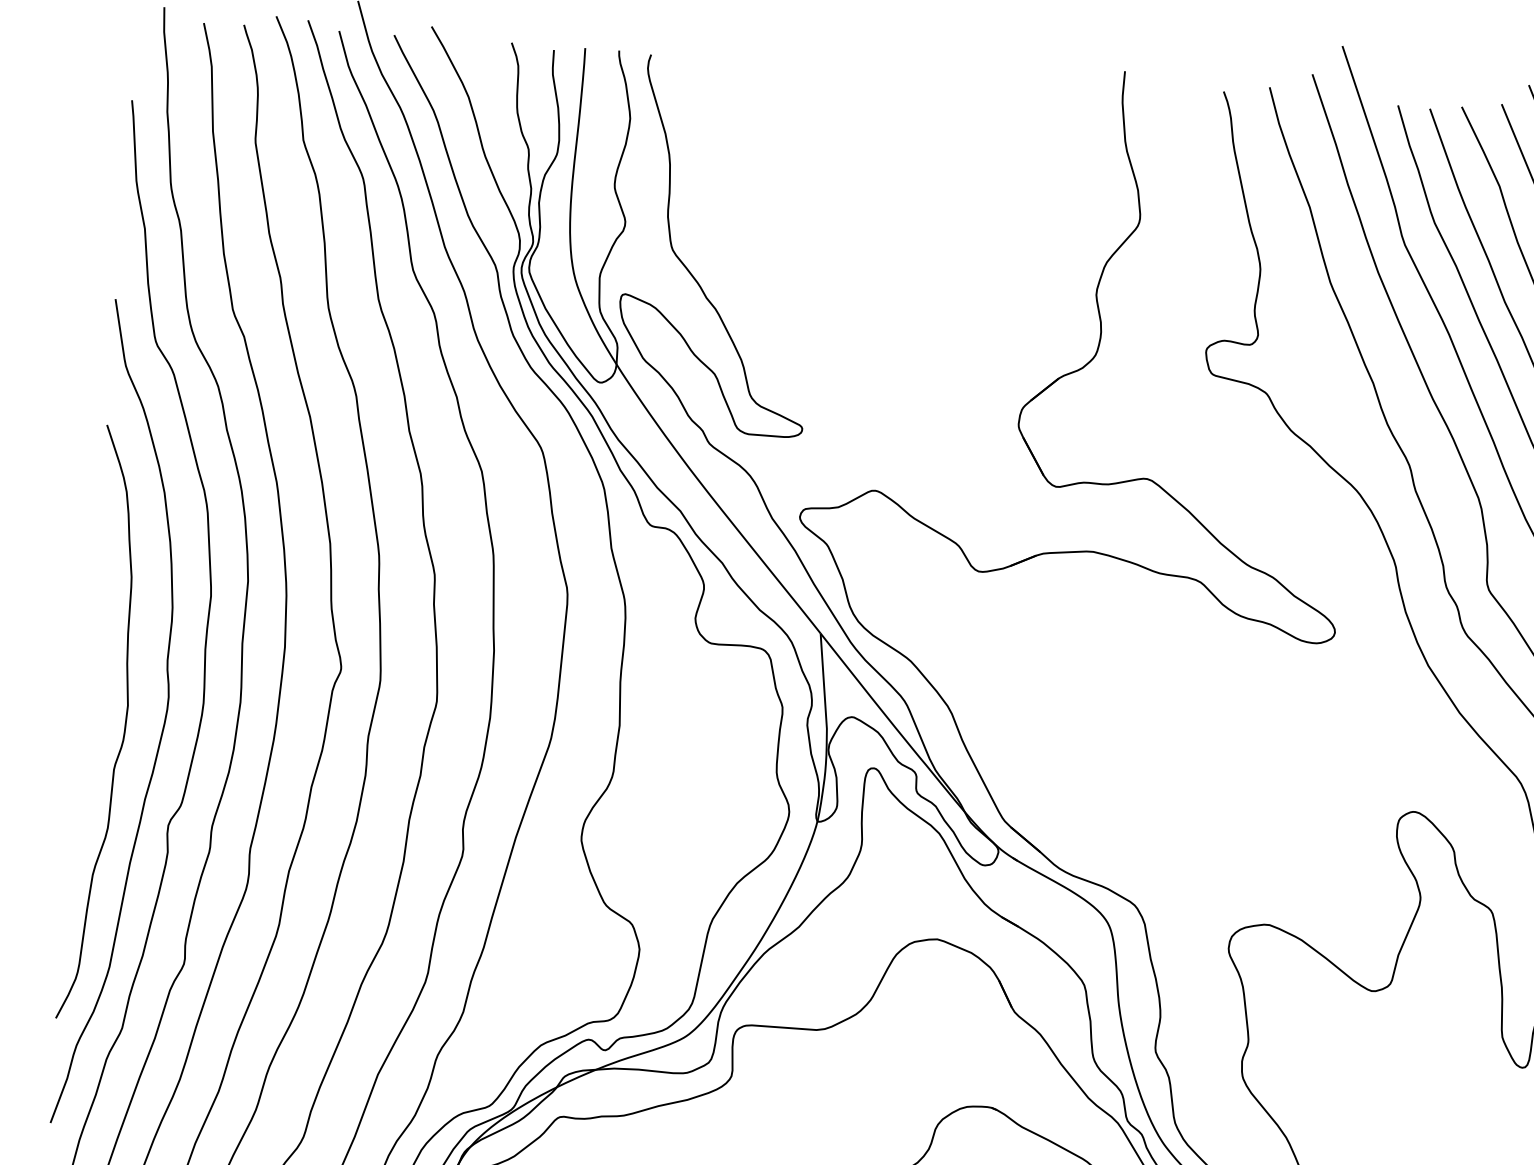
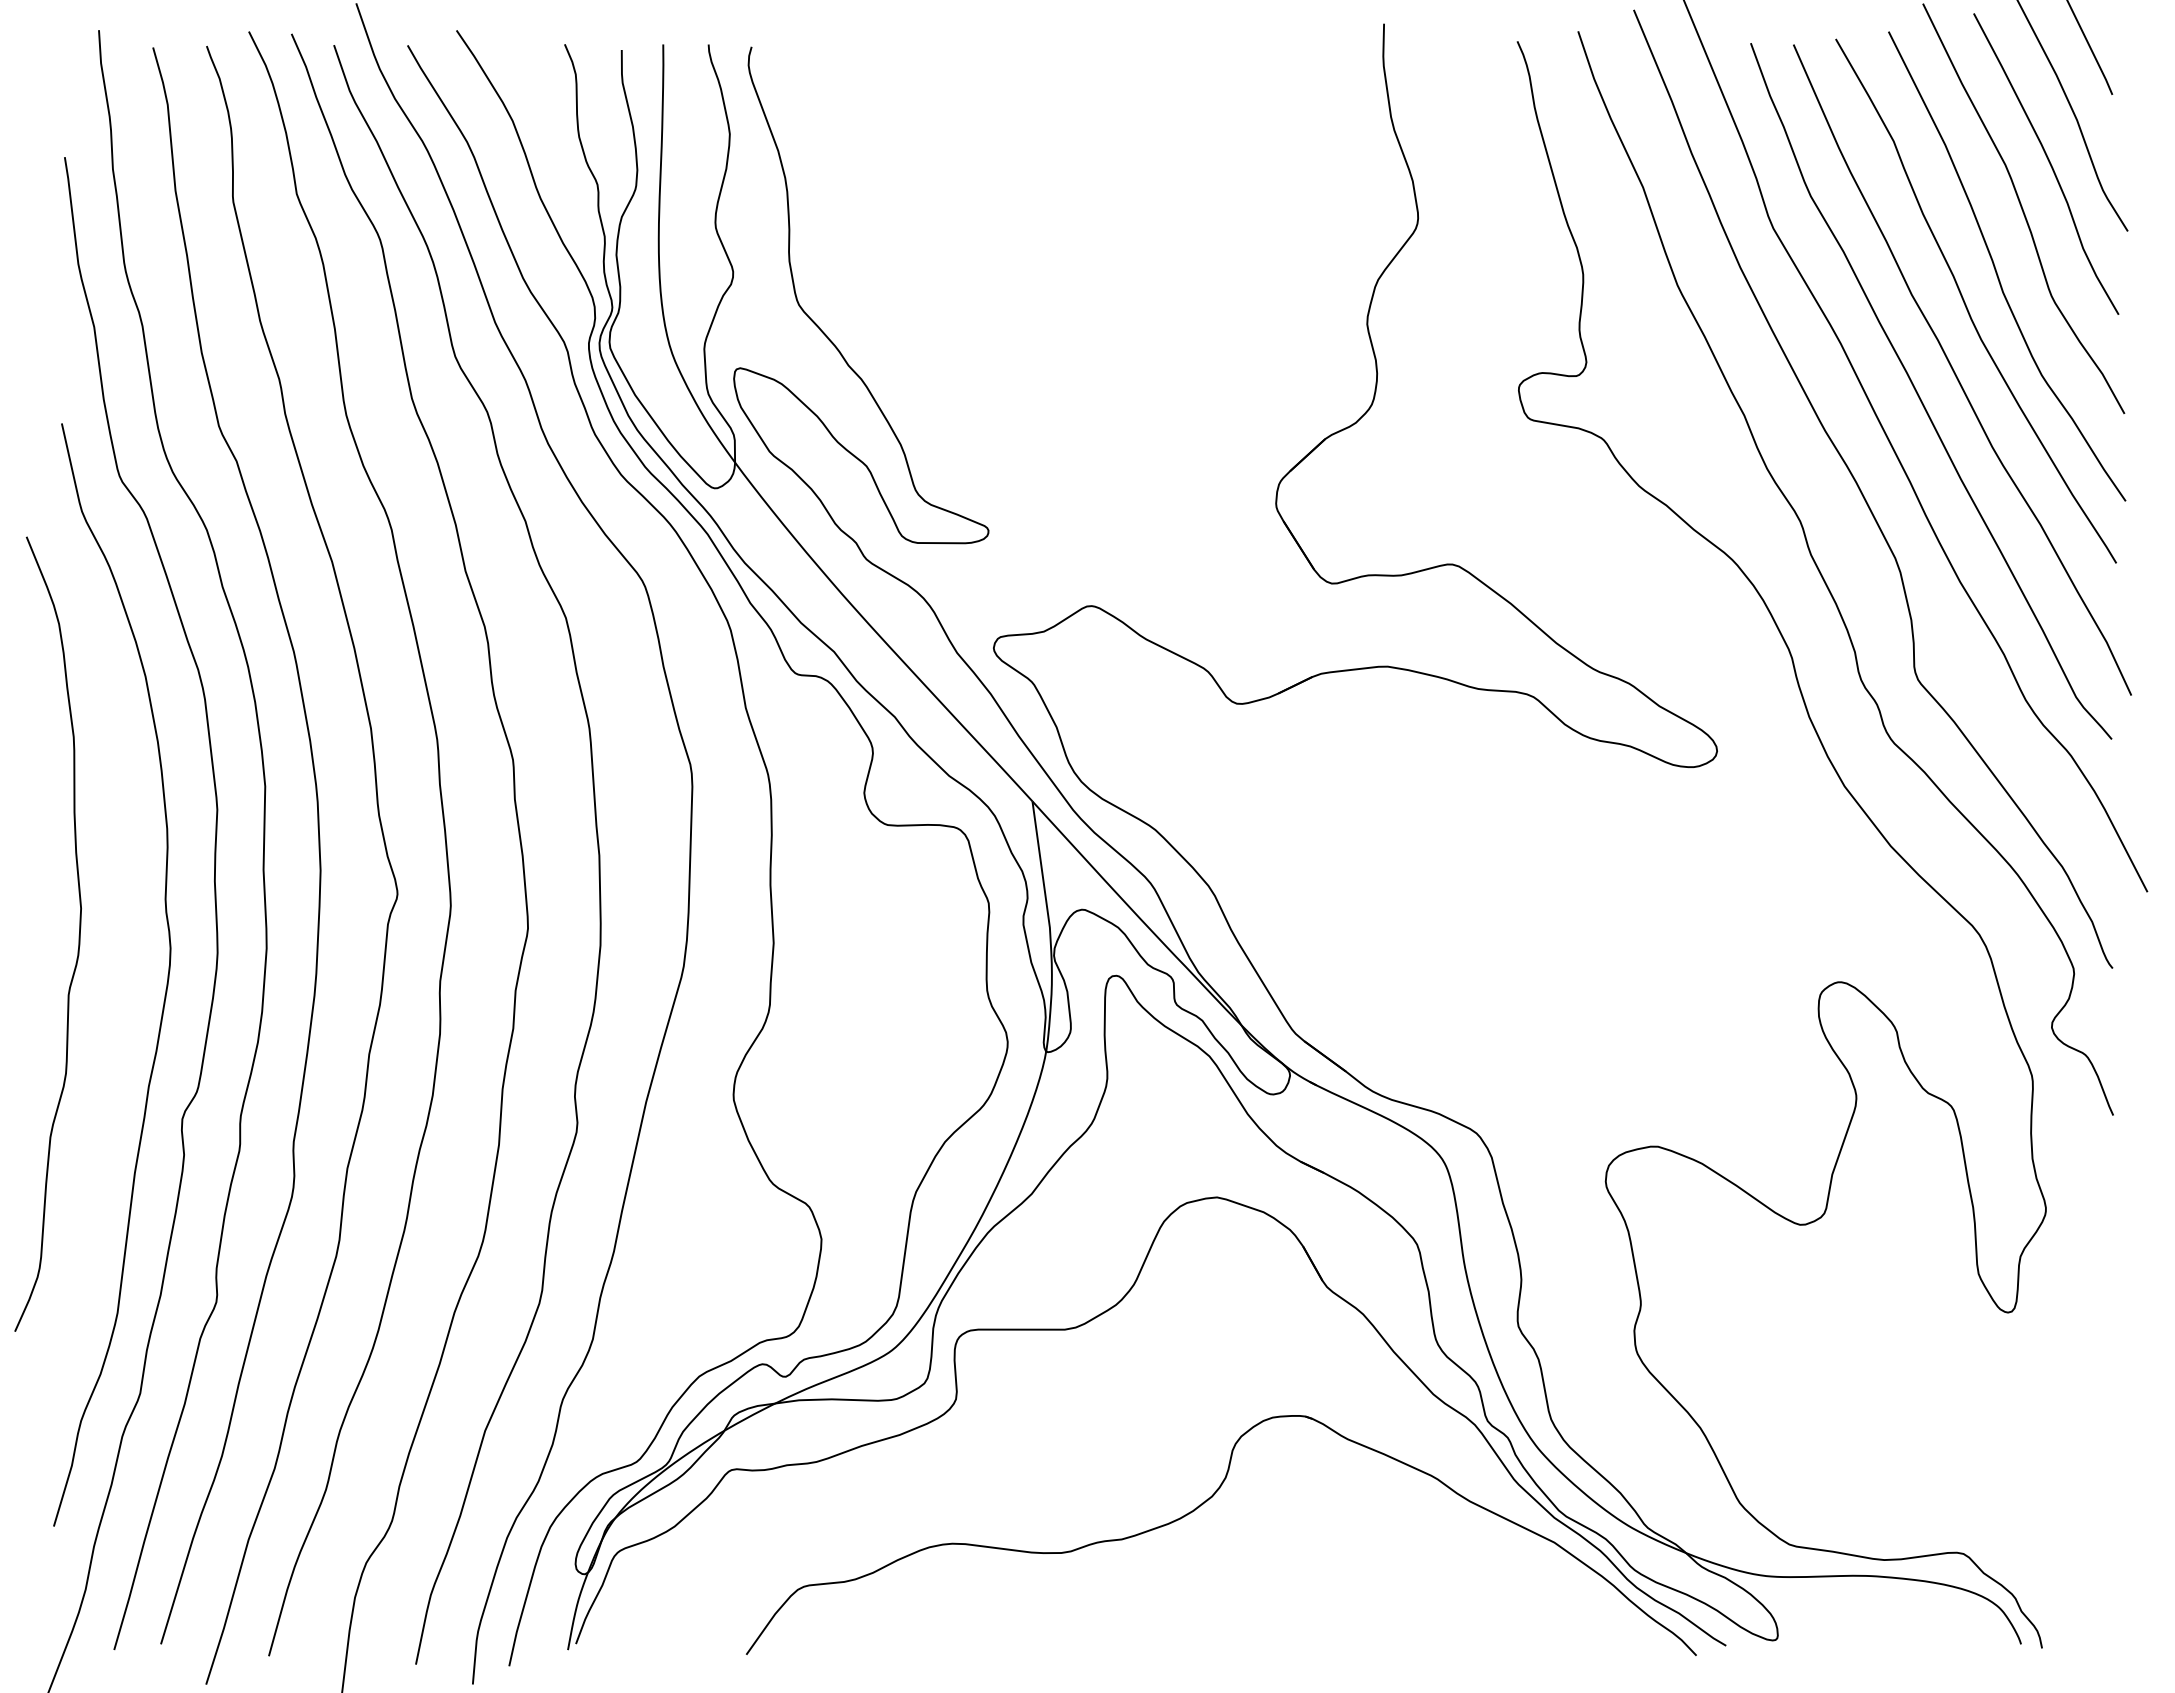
curve: (124, 725) -> (78, 935), moved

